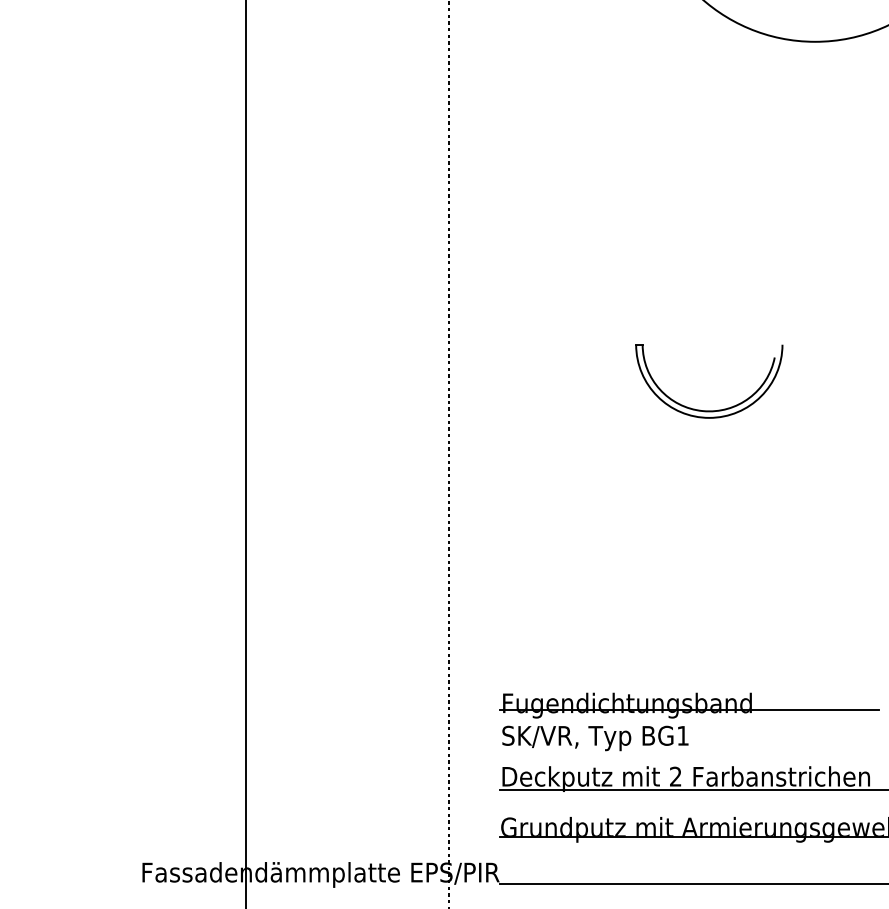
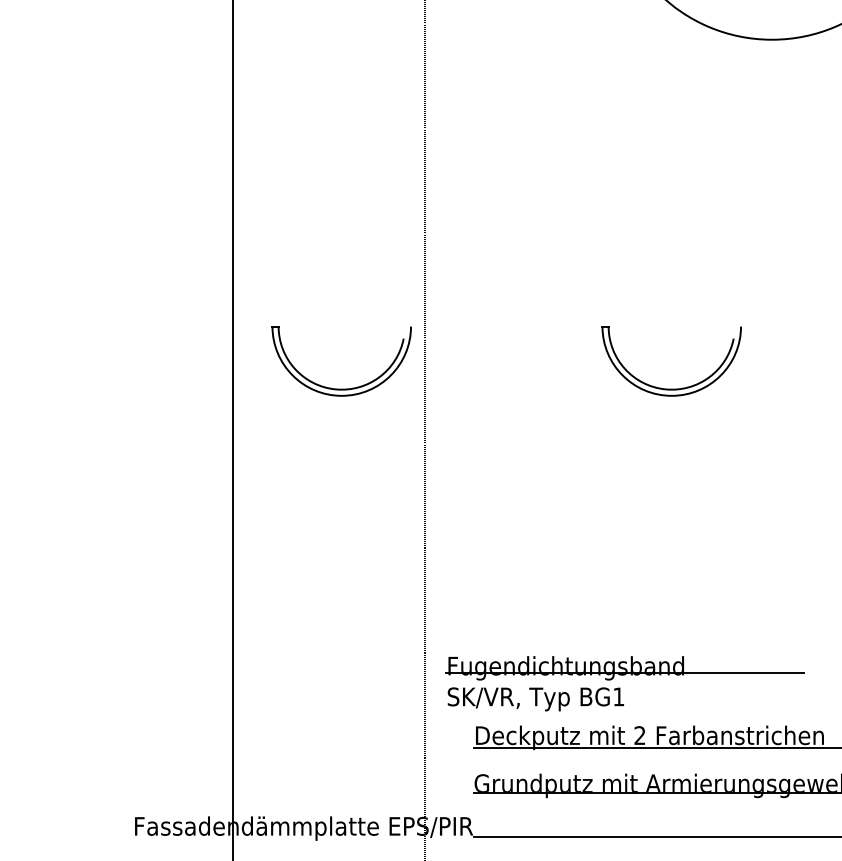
part: (360, 410) -> (341, 388), added
part: (688, 721) -> (624, 683), moved

